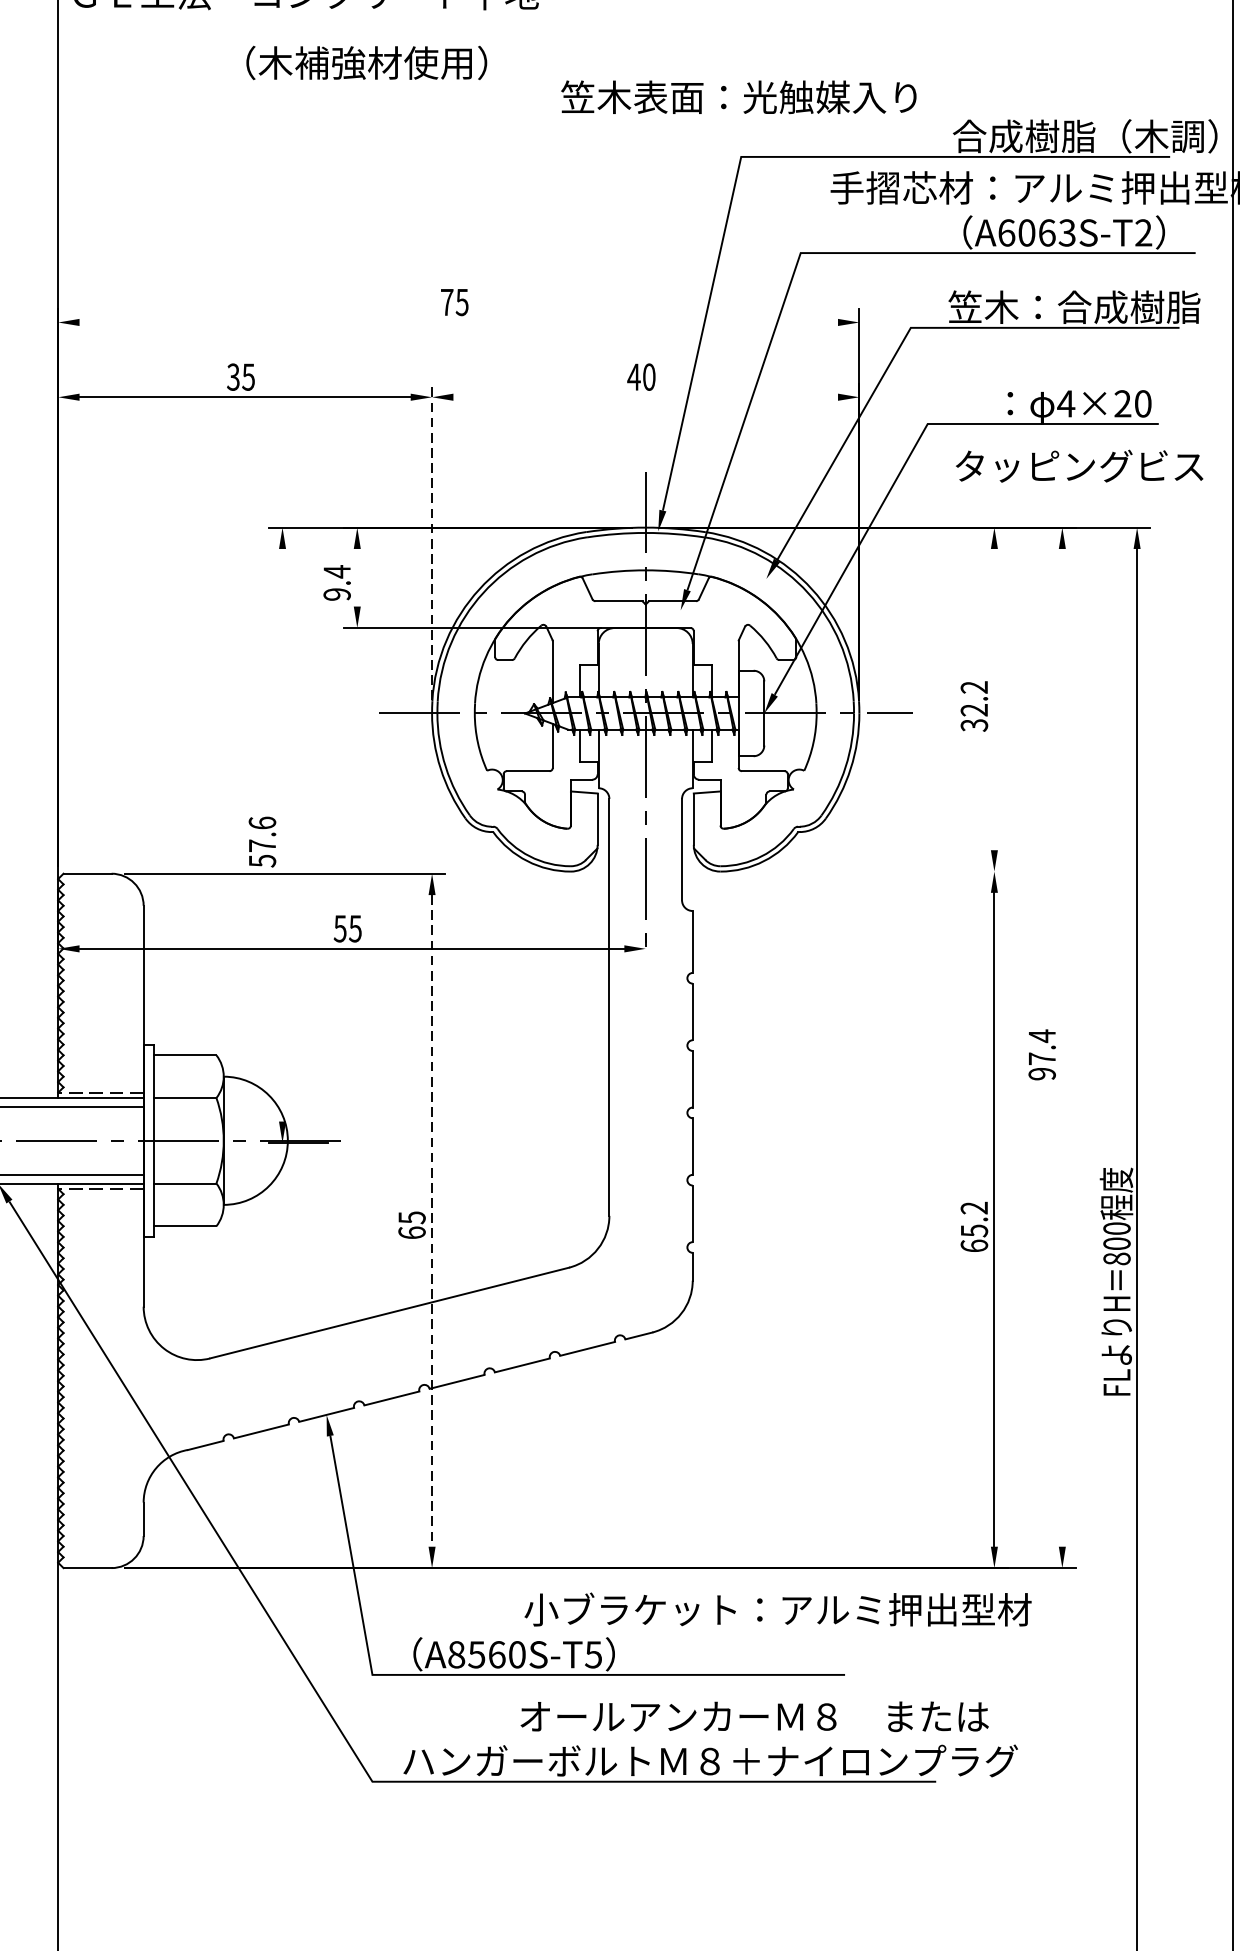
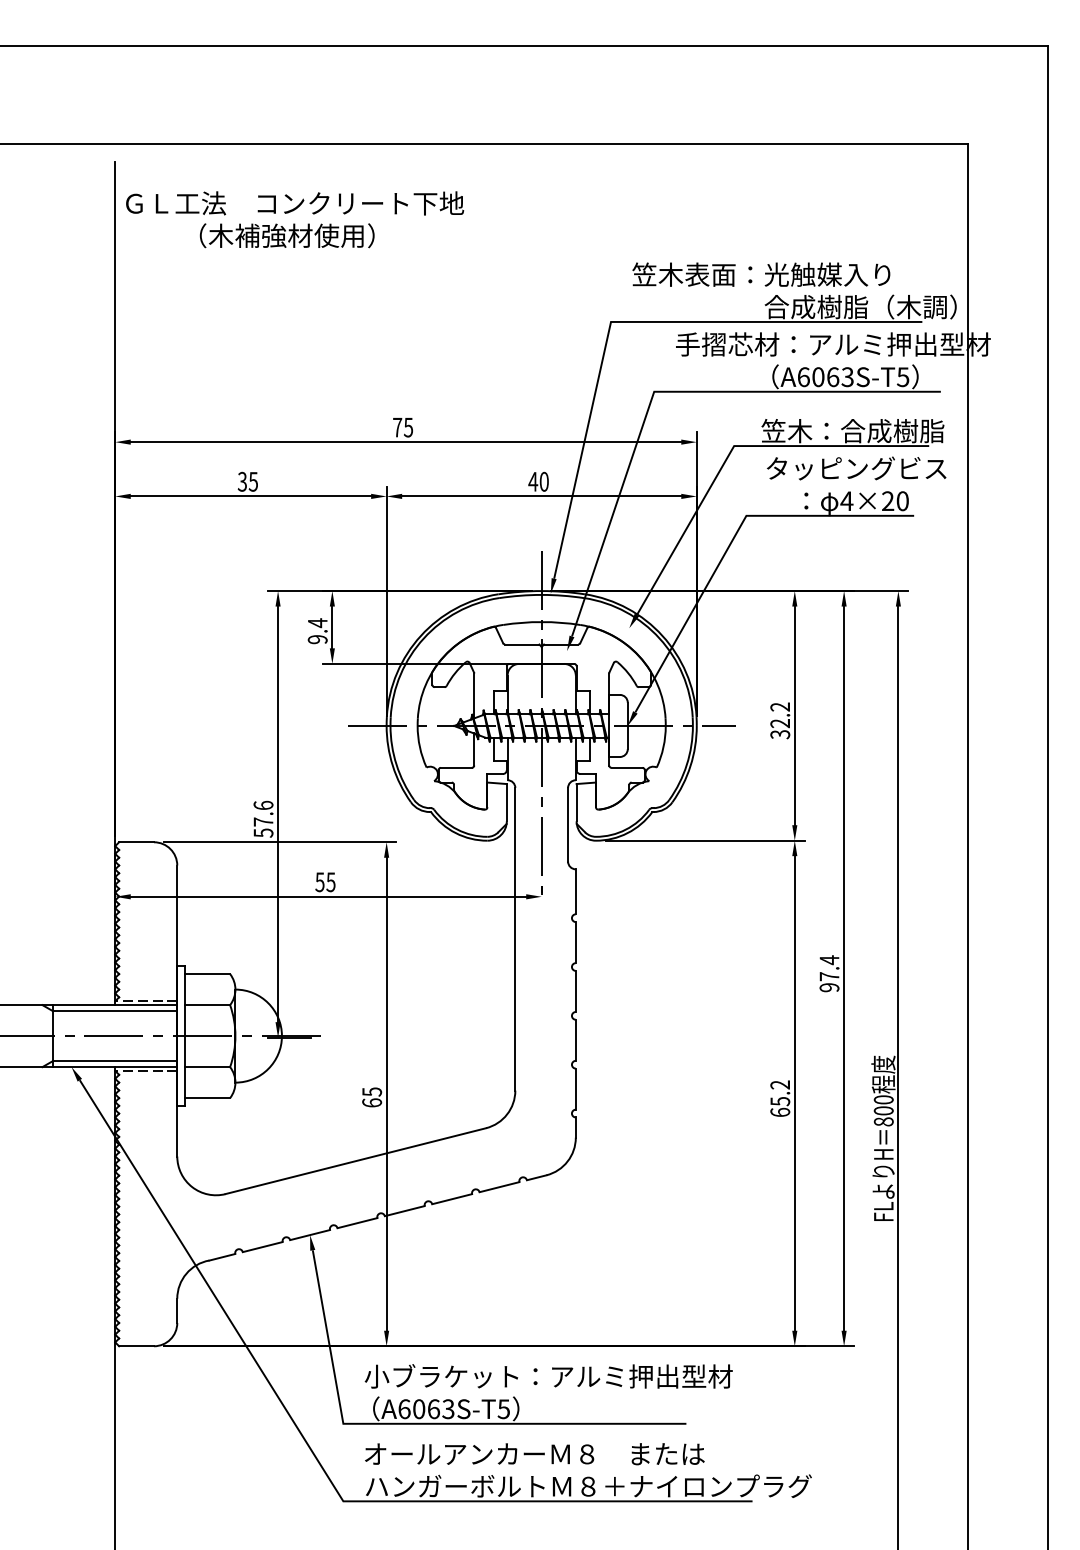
text: (365, 62) -> (286, 235), moved
text: (739, 97) -> (761, 274), moved
text: (1142, 233) -> (902, 377), A6063S-T2 -> A6063S-T5
line: (458, 322) -> (405, 442), added
line: (645, 397) -> (541, 496), added
text: (1079, 466) -> (856, 468), moved
line: (431, 542) -> (386, 601), dashed -> solid
line: (357, 577) -> (332, 627), added
line: (993, 699) -> (794, 715), added
line: (283, 835) -> (278, 814), added
line: (869, 871) -> (704, 840), added
line: (1062, 1047) -> (844, 968), added
line: (431, 1221) -> (386, 1094), dashed -> solid
text: (777, 1609) -> (548, 1376), moved
text: (486, 1655) -> (426, 1409), A8560S-T5 -> A6063S-T5
text: (754, 1717) -> (534, 1454), moved

